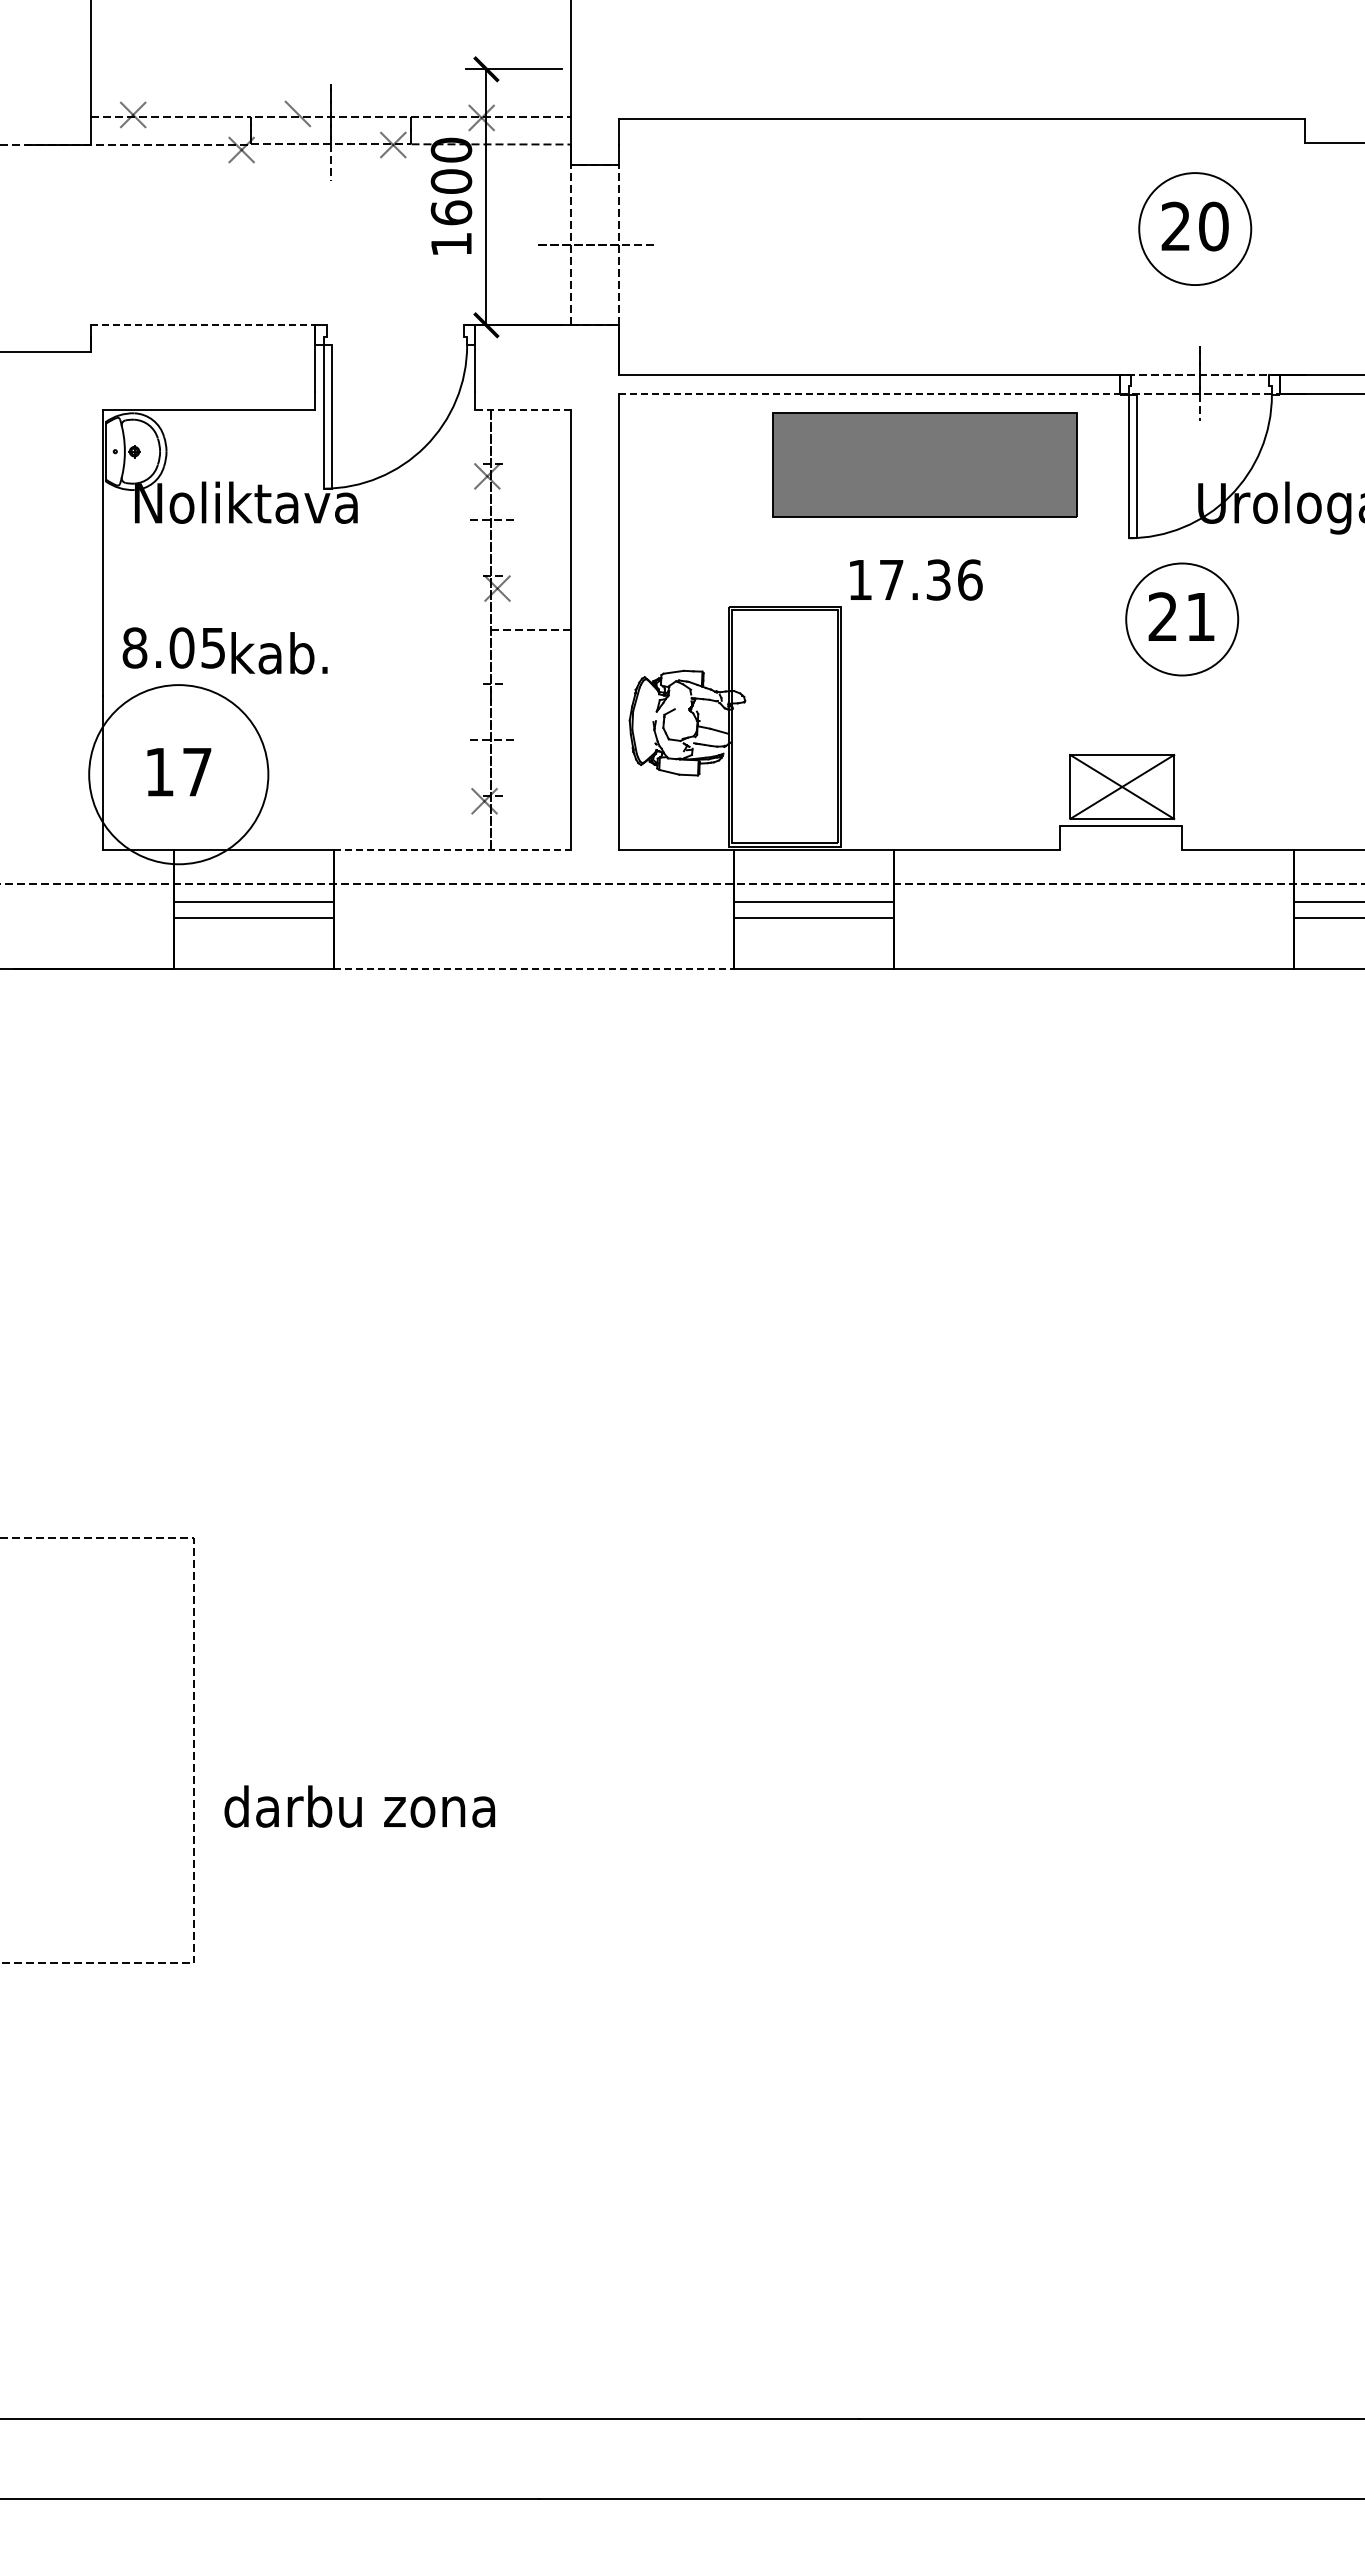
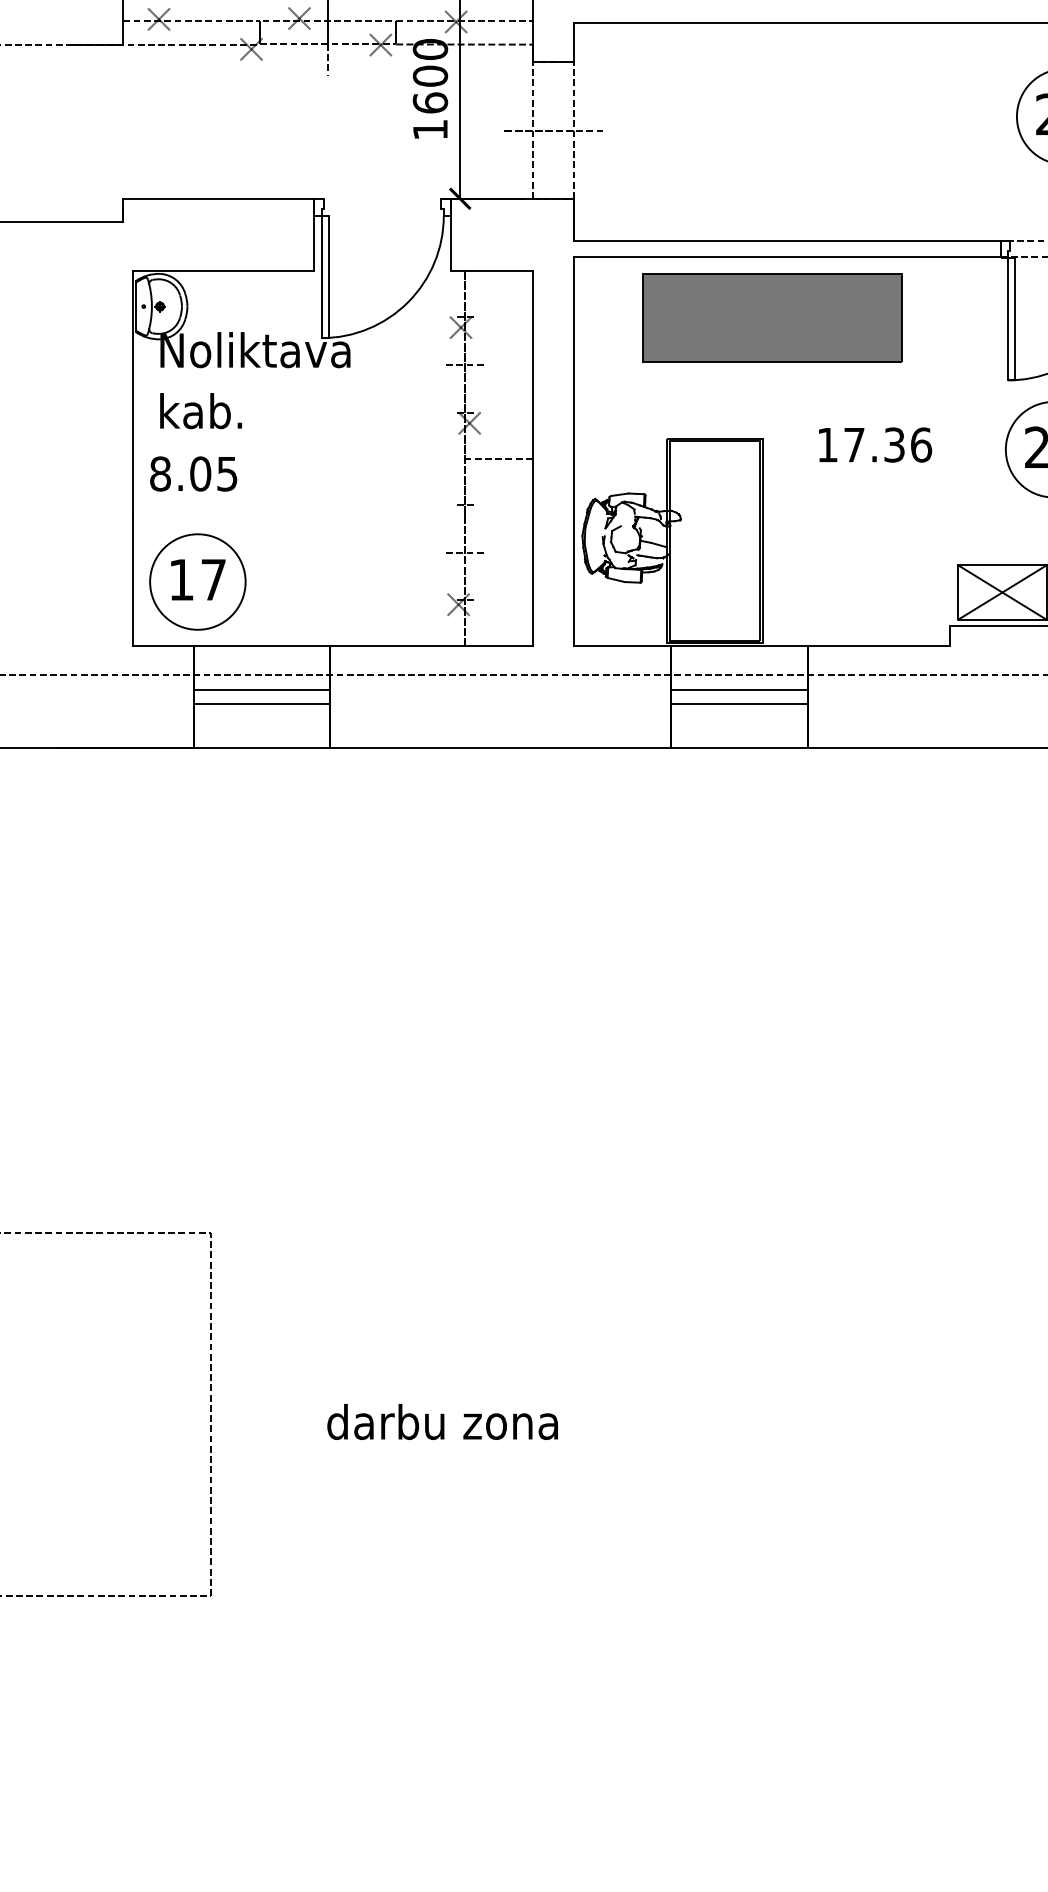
line: (297, 113) -> (299, 18), added
line: (203, 325) -> (218, 198), dashed -> solid
line: (870, 394) -> (787, 257), dashed -> solid
line: (523, 410) -> (491, 271), dashed -> solid
part: (924, 464) -> (772, 317), moved
text: (916, 579) -> (875, 444), moved
text: (279, 653) -> (201, 411), moved
circle: (178, 774) -> (197, 581), size x0.62
line: (452, 850) -> (431, 646), dashed -> solid
line: (533, 969) -> (500, 748), dashed -> solid
text: (359, 1806) -> (442, 1421), moved

